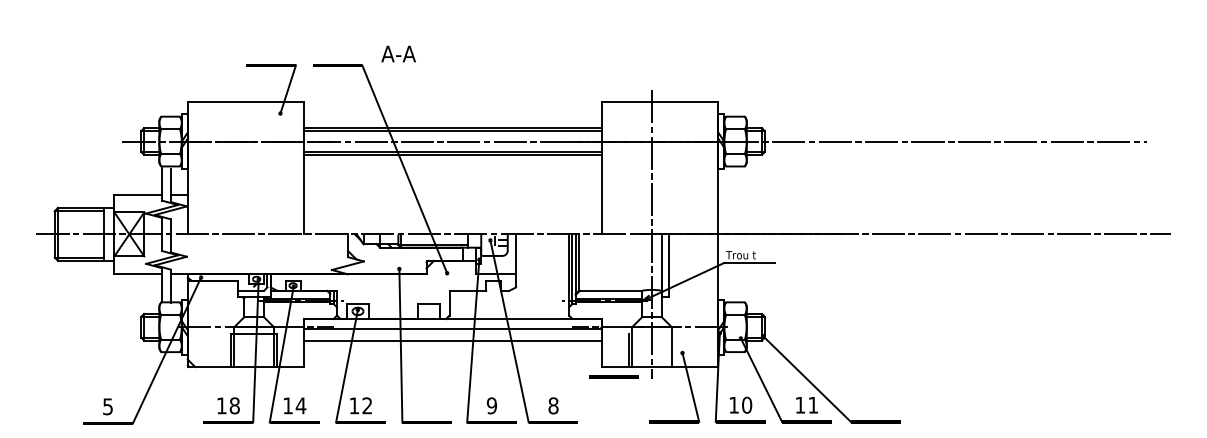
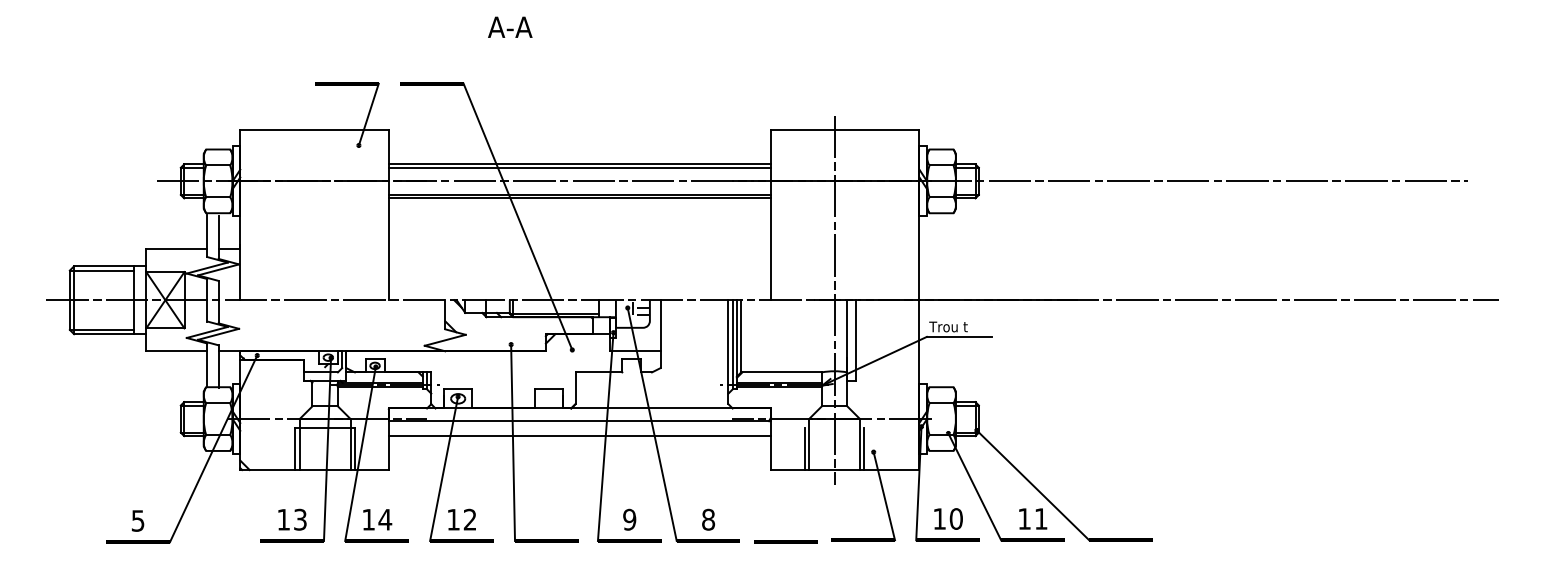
text: (398, 53) -> (510, 26), moved
line: (675, 350) -> (864, 448), added
line: (613, 376) -> (785, 541), moved
text: (234, 405) -> (300, 519), 18 -> 13

